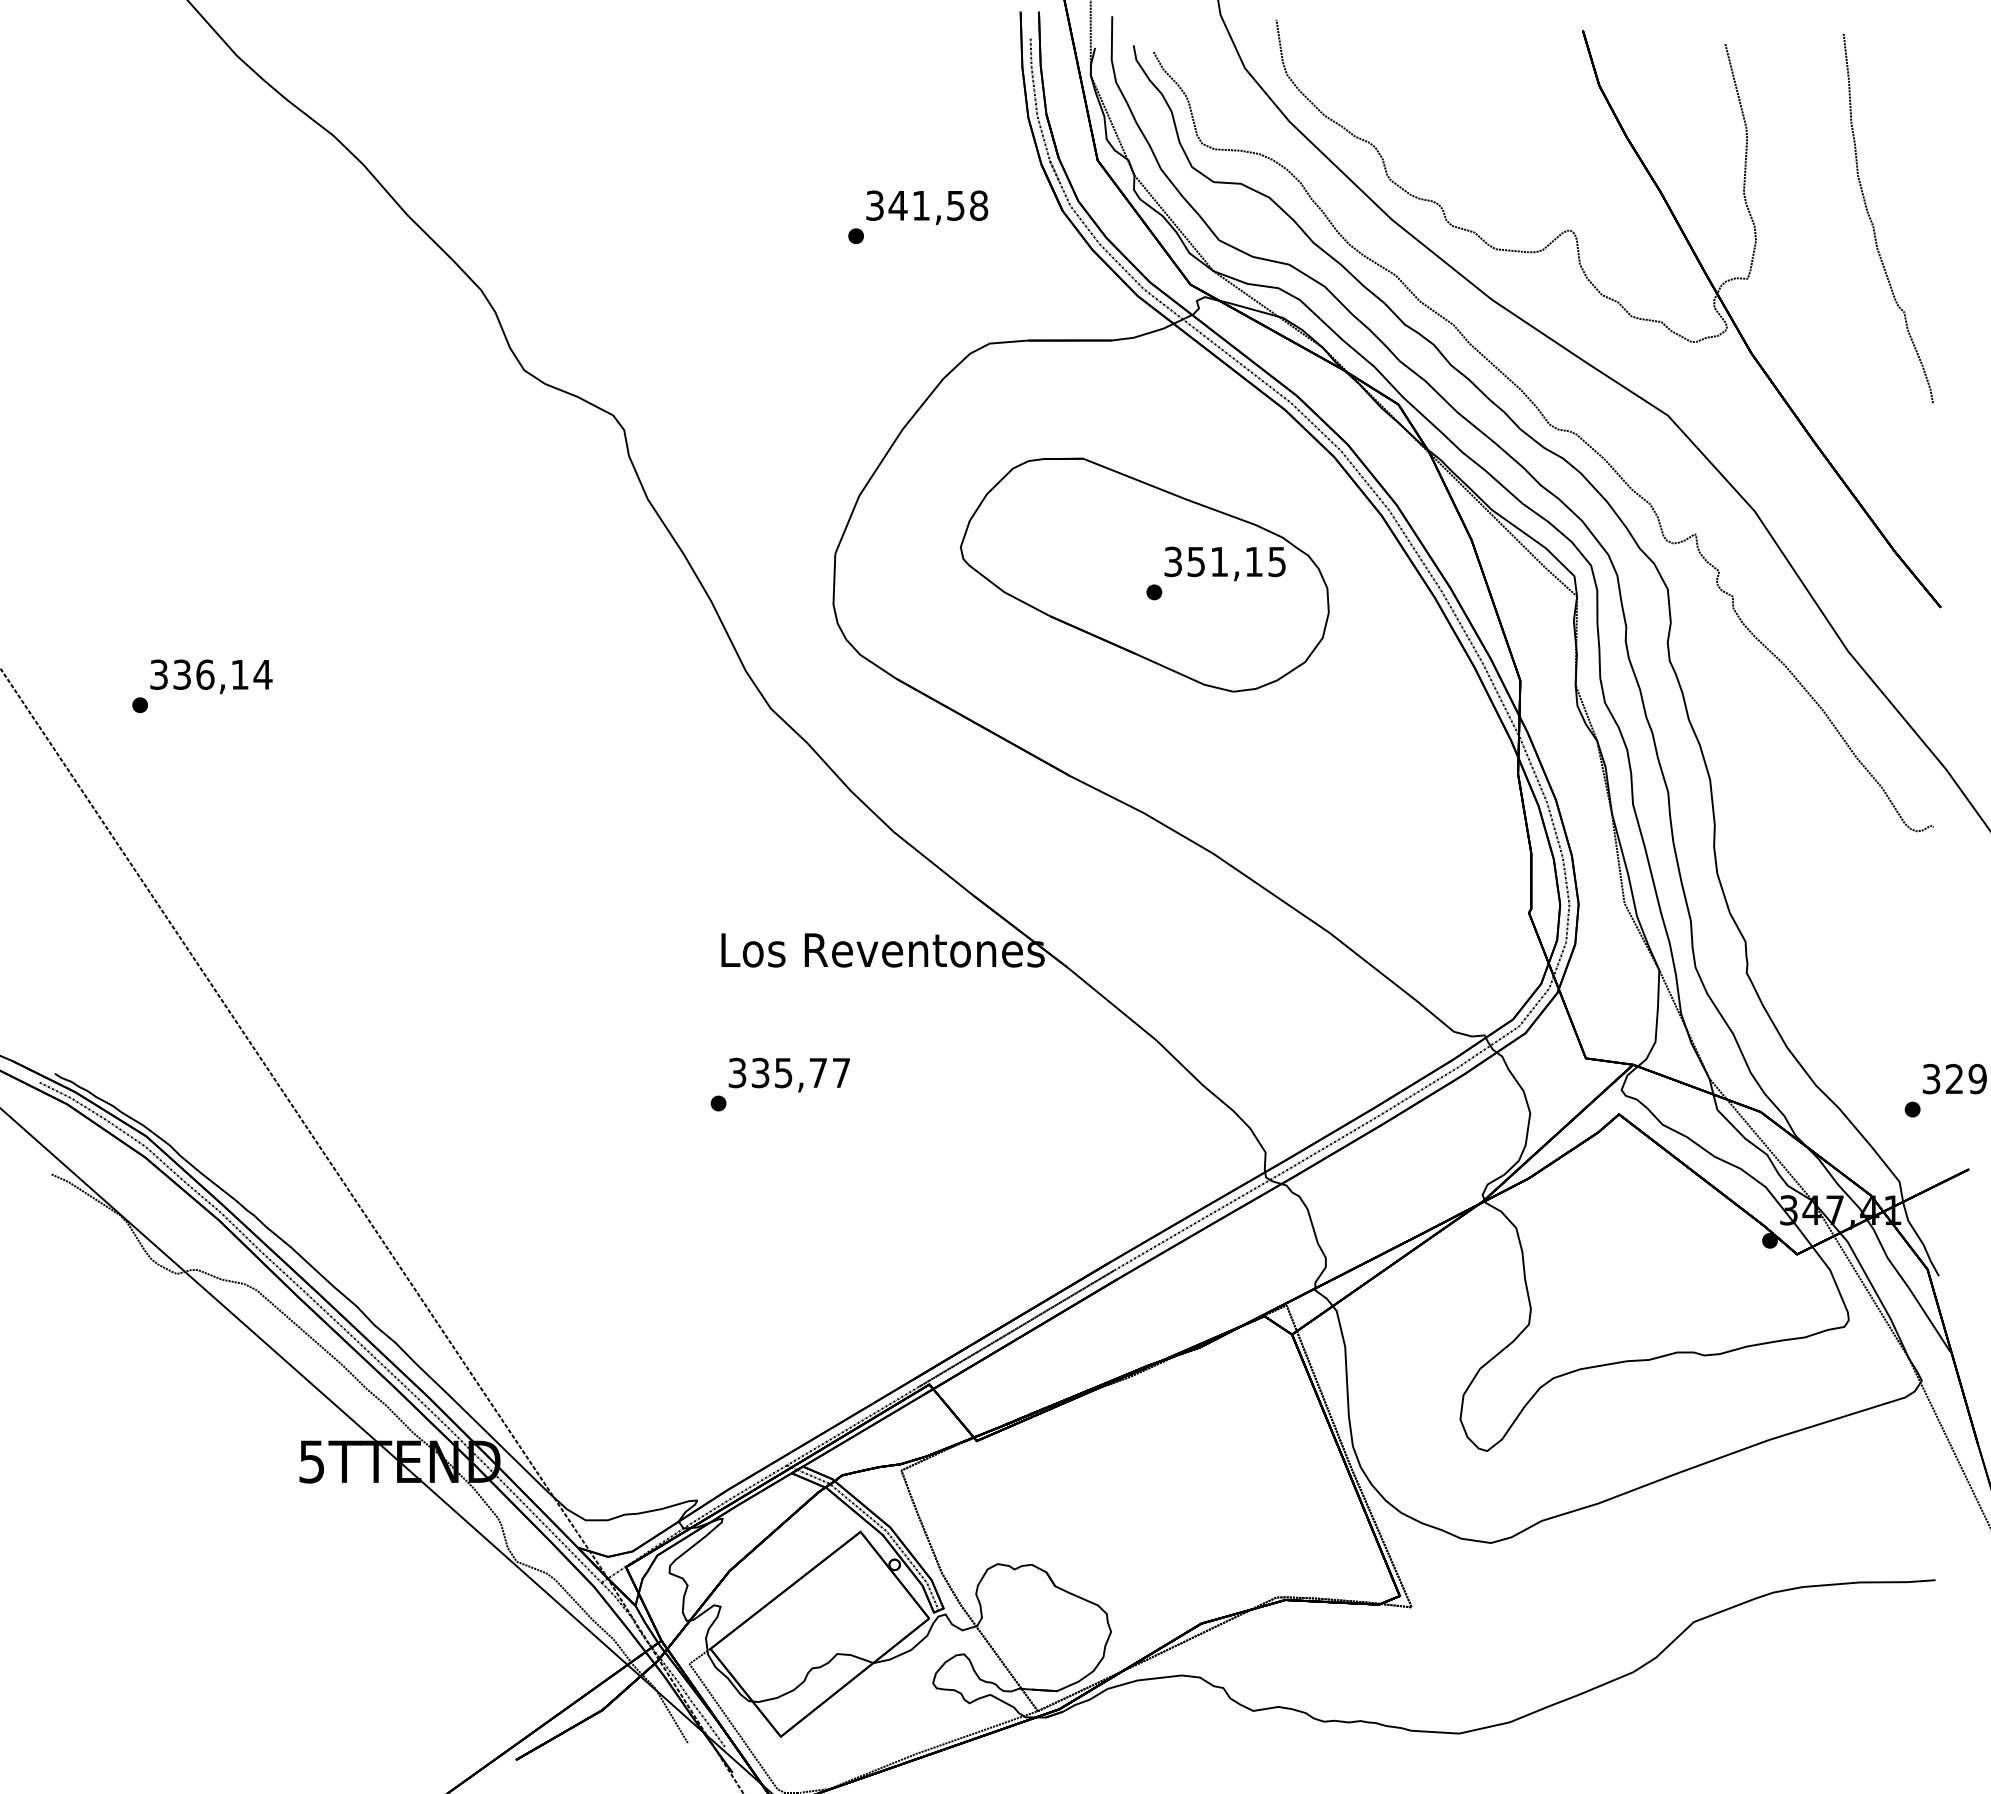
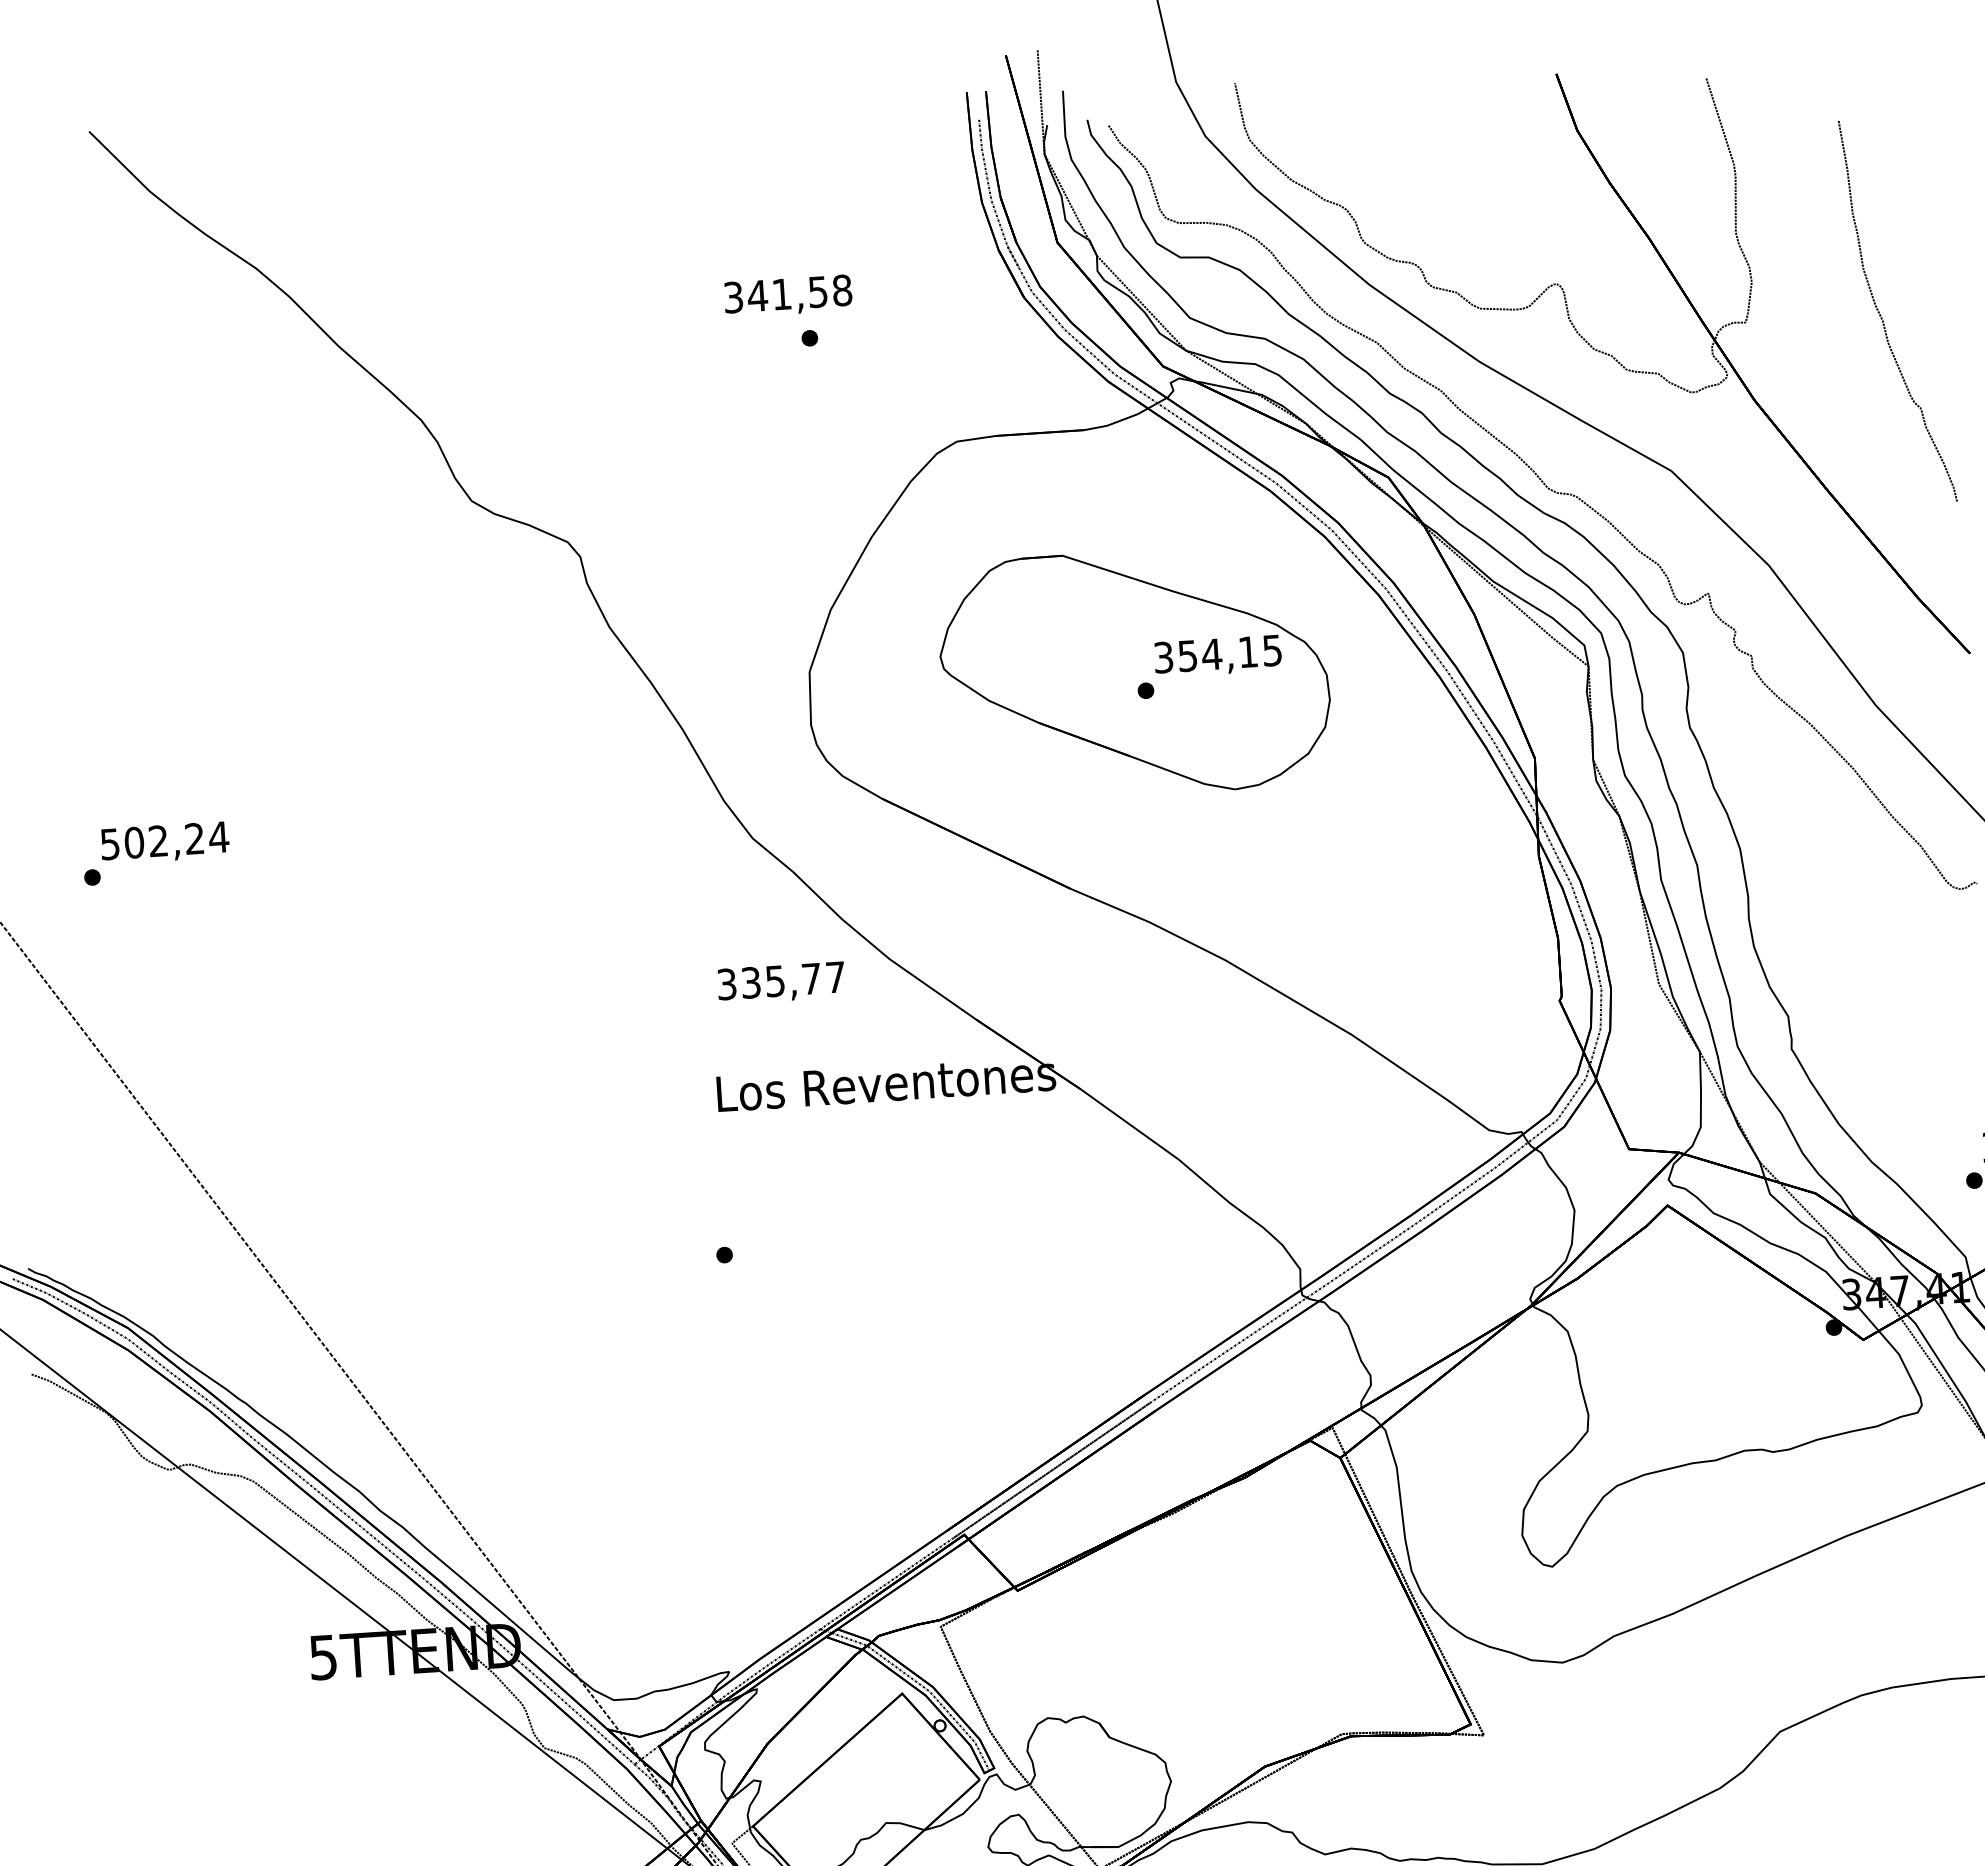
text: (927, 207) -> (788, 295), moved
curve: (1873, 223) -> (1882, 317), moved
text: (1218, 561) -> (1211, 654), 351,15 -> 354,15
text: (199, 674) -> (152, 841), 336,14 -> 502,24
text: (788, 1074) -> (780, 982), moved

